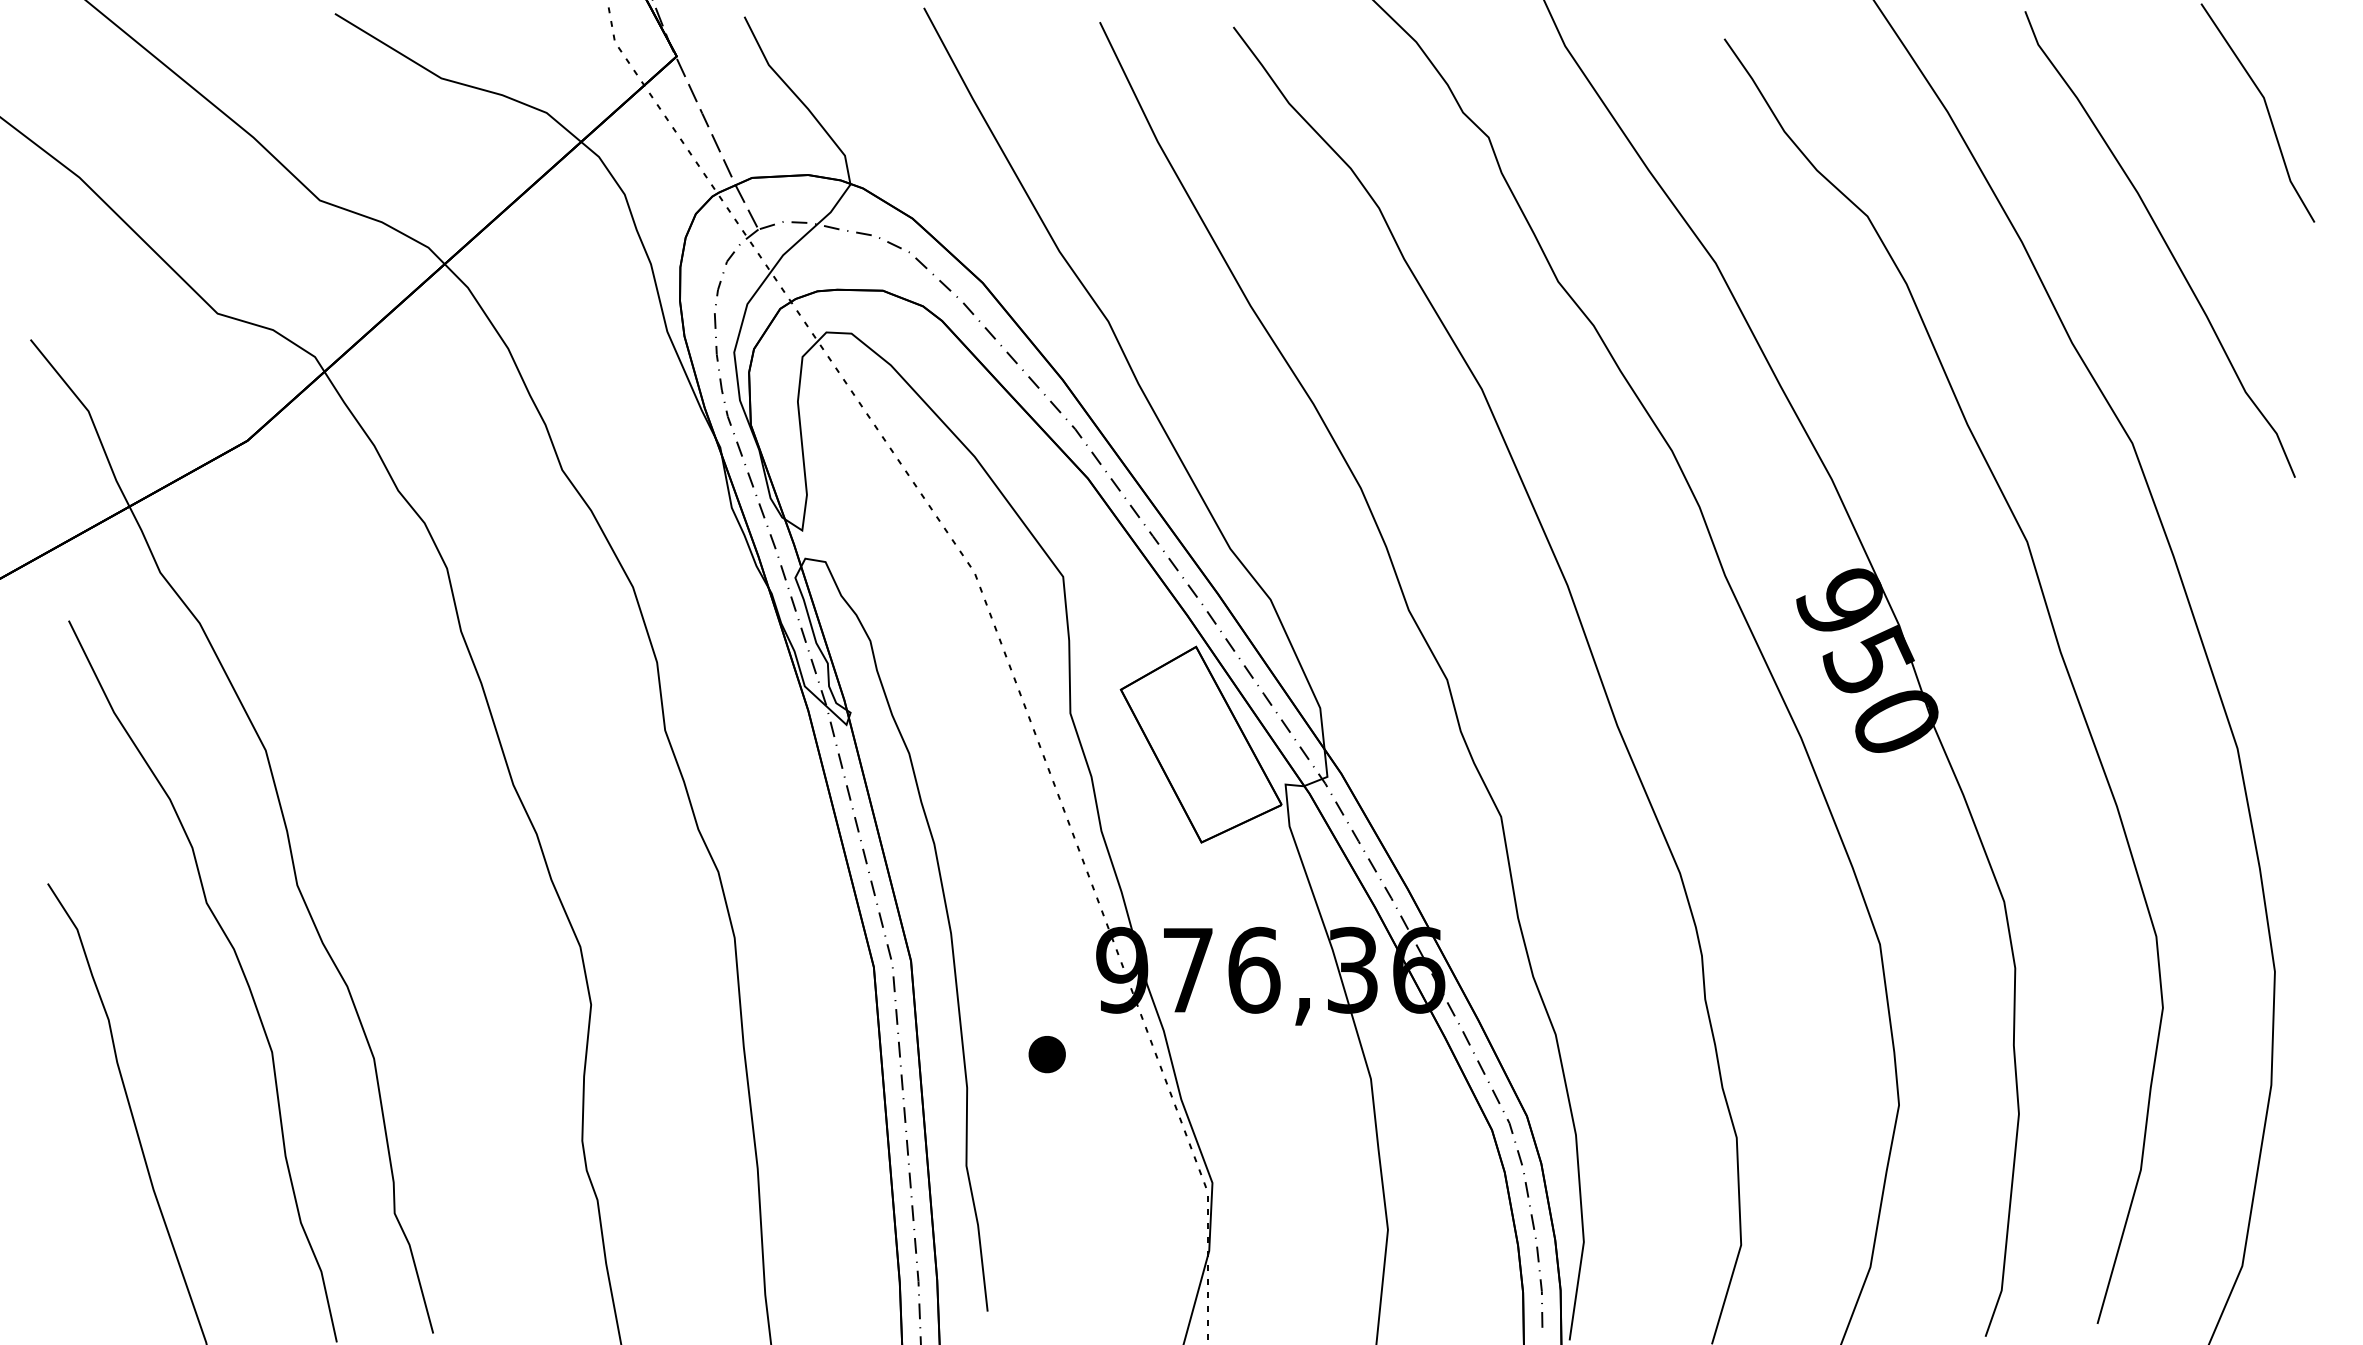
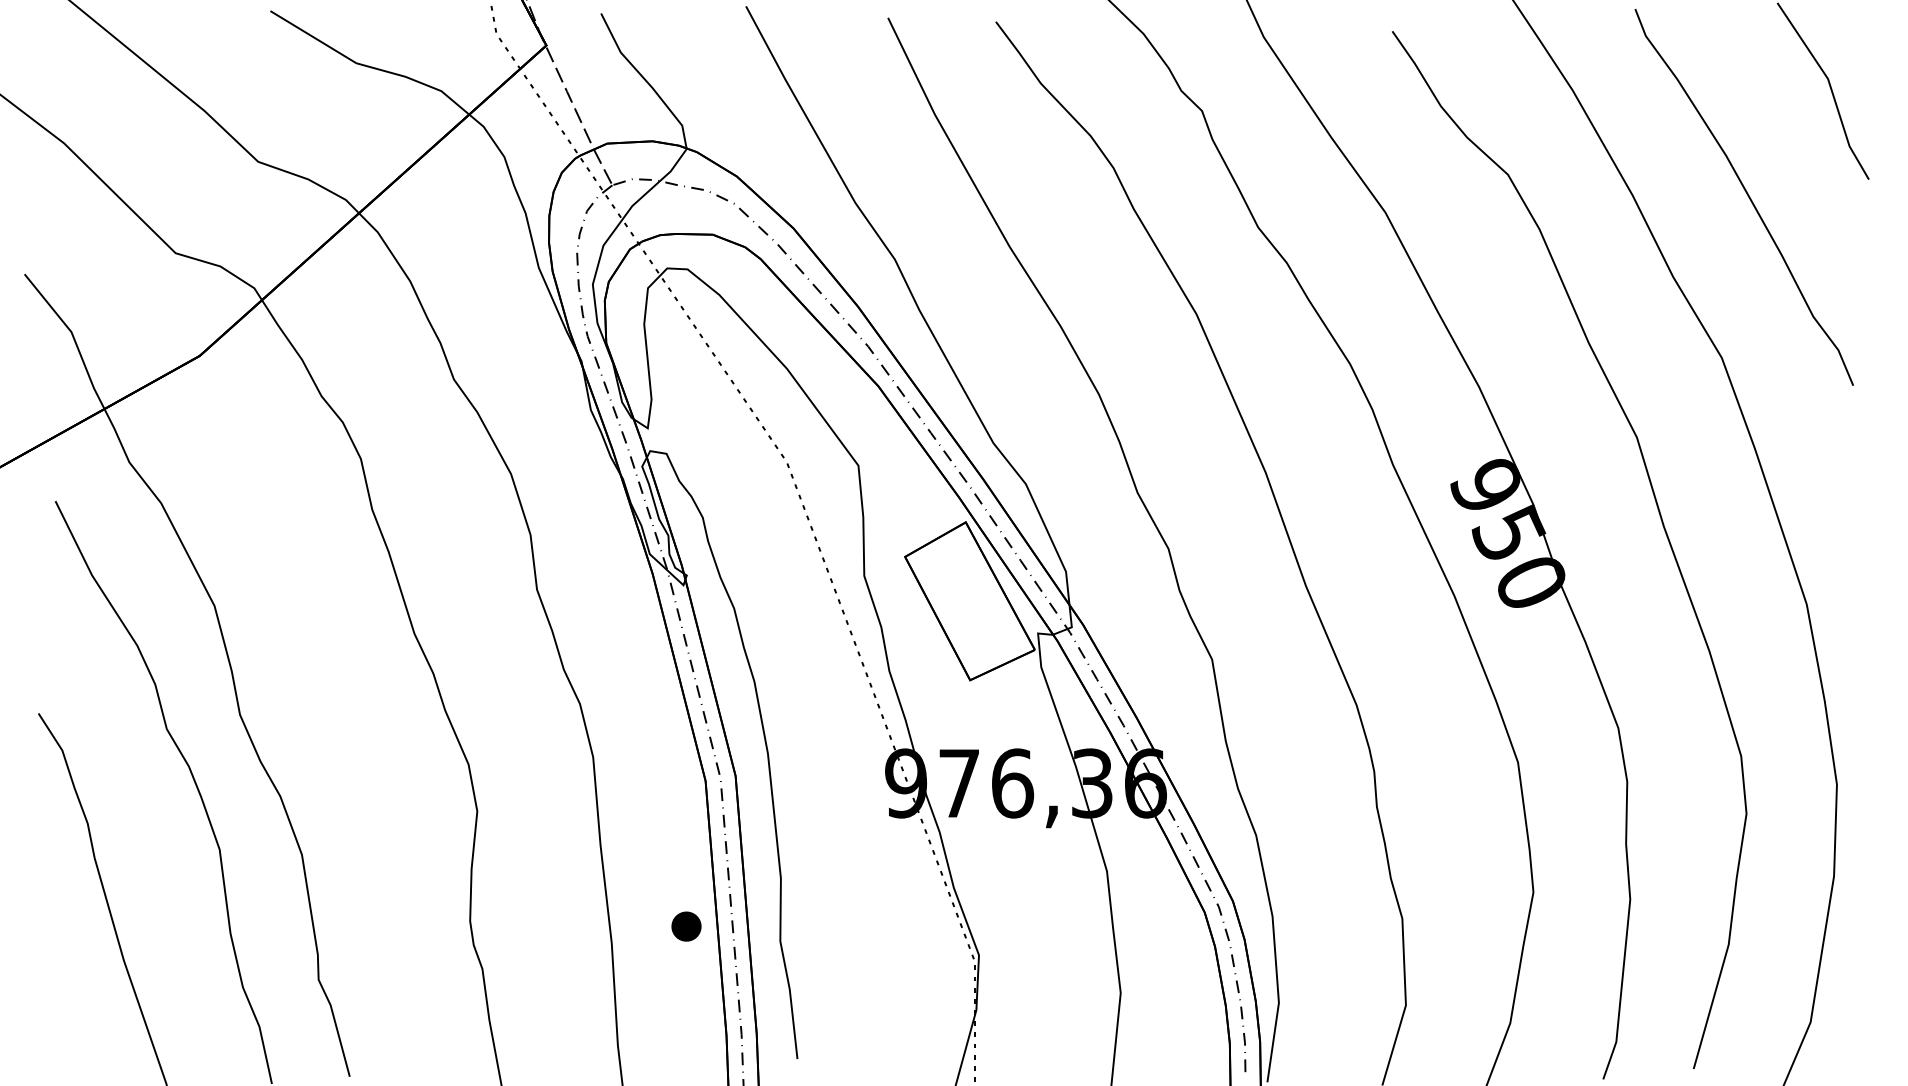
part: (1046, 1054) -> (685, 926), moved

